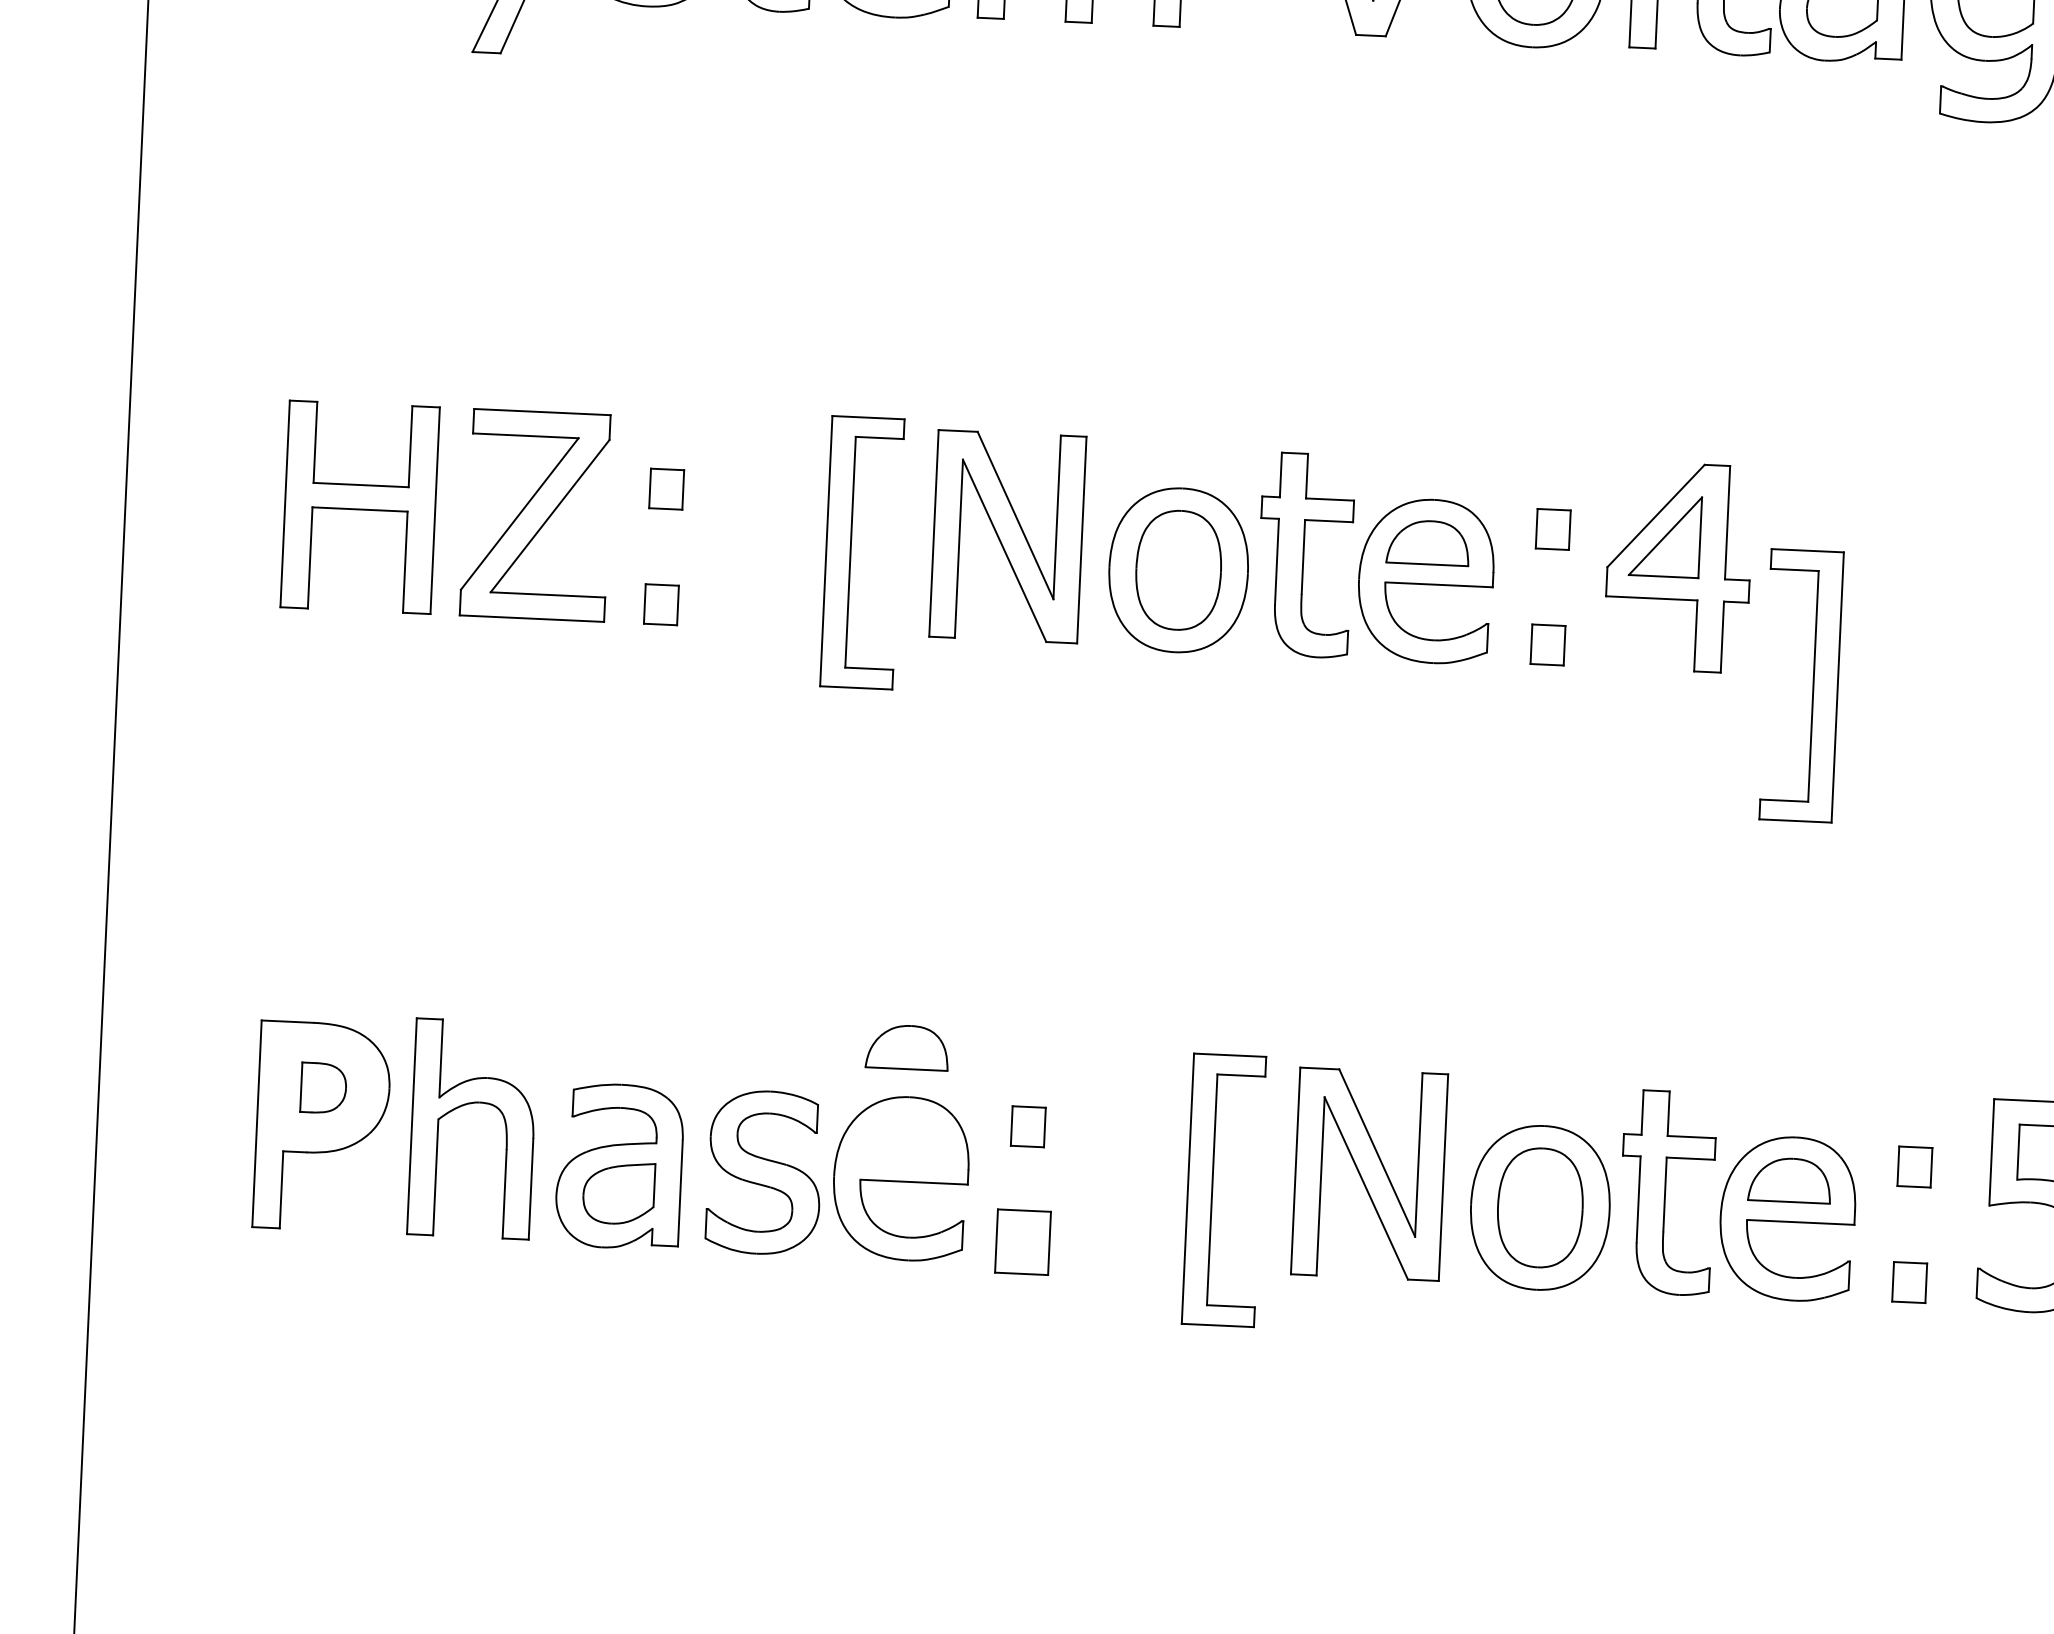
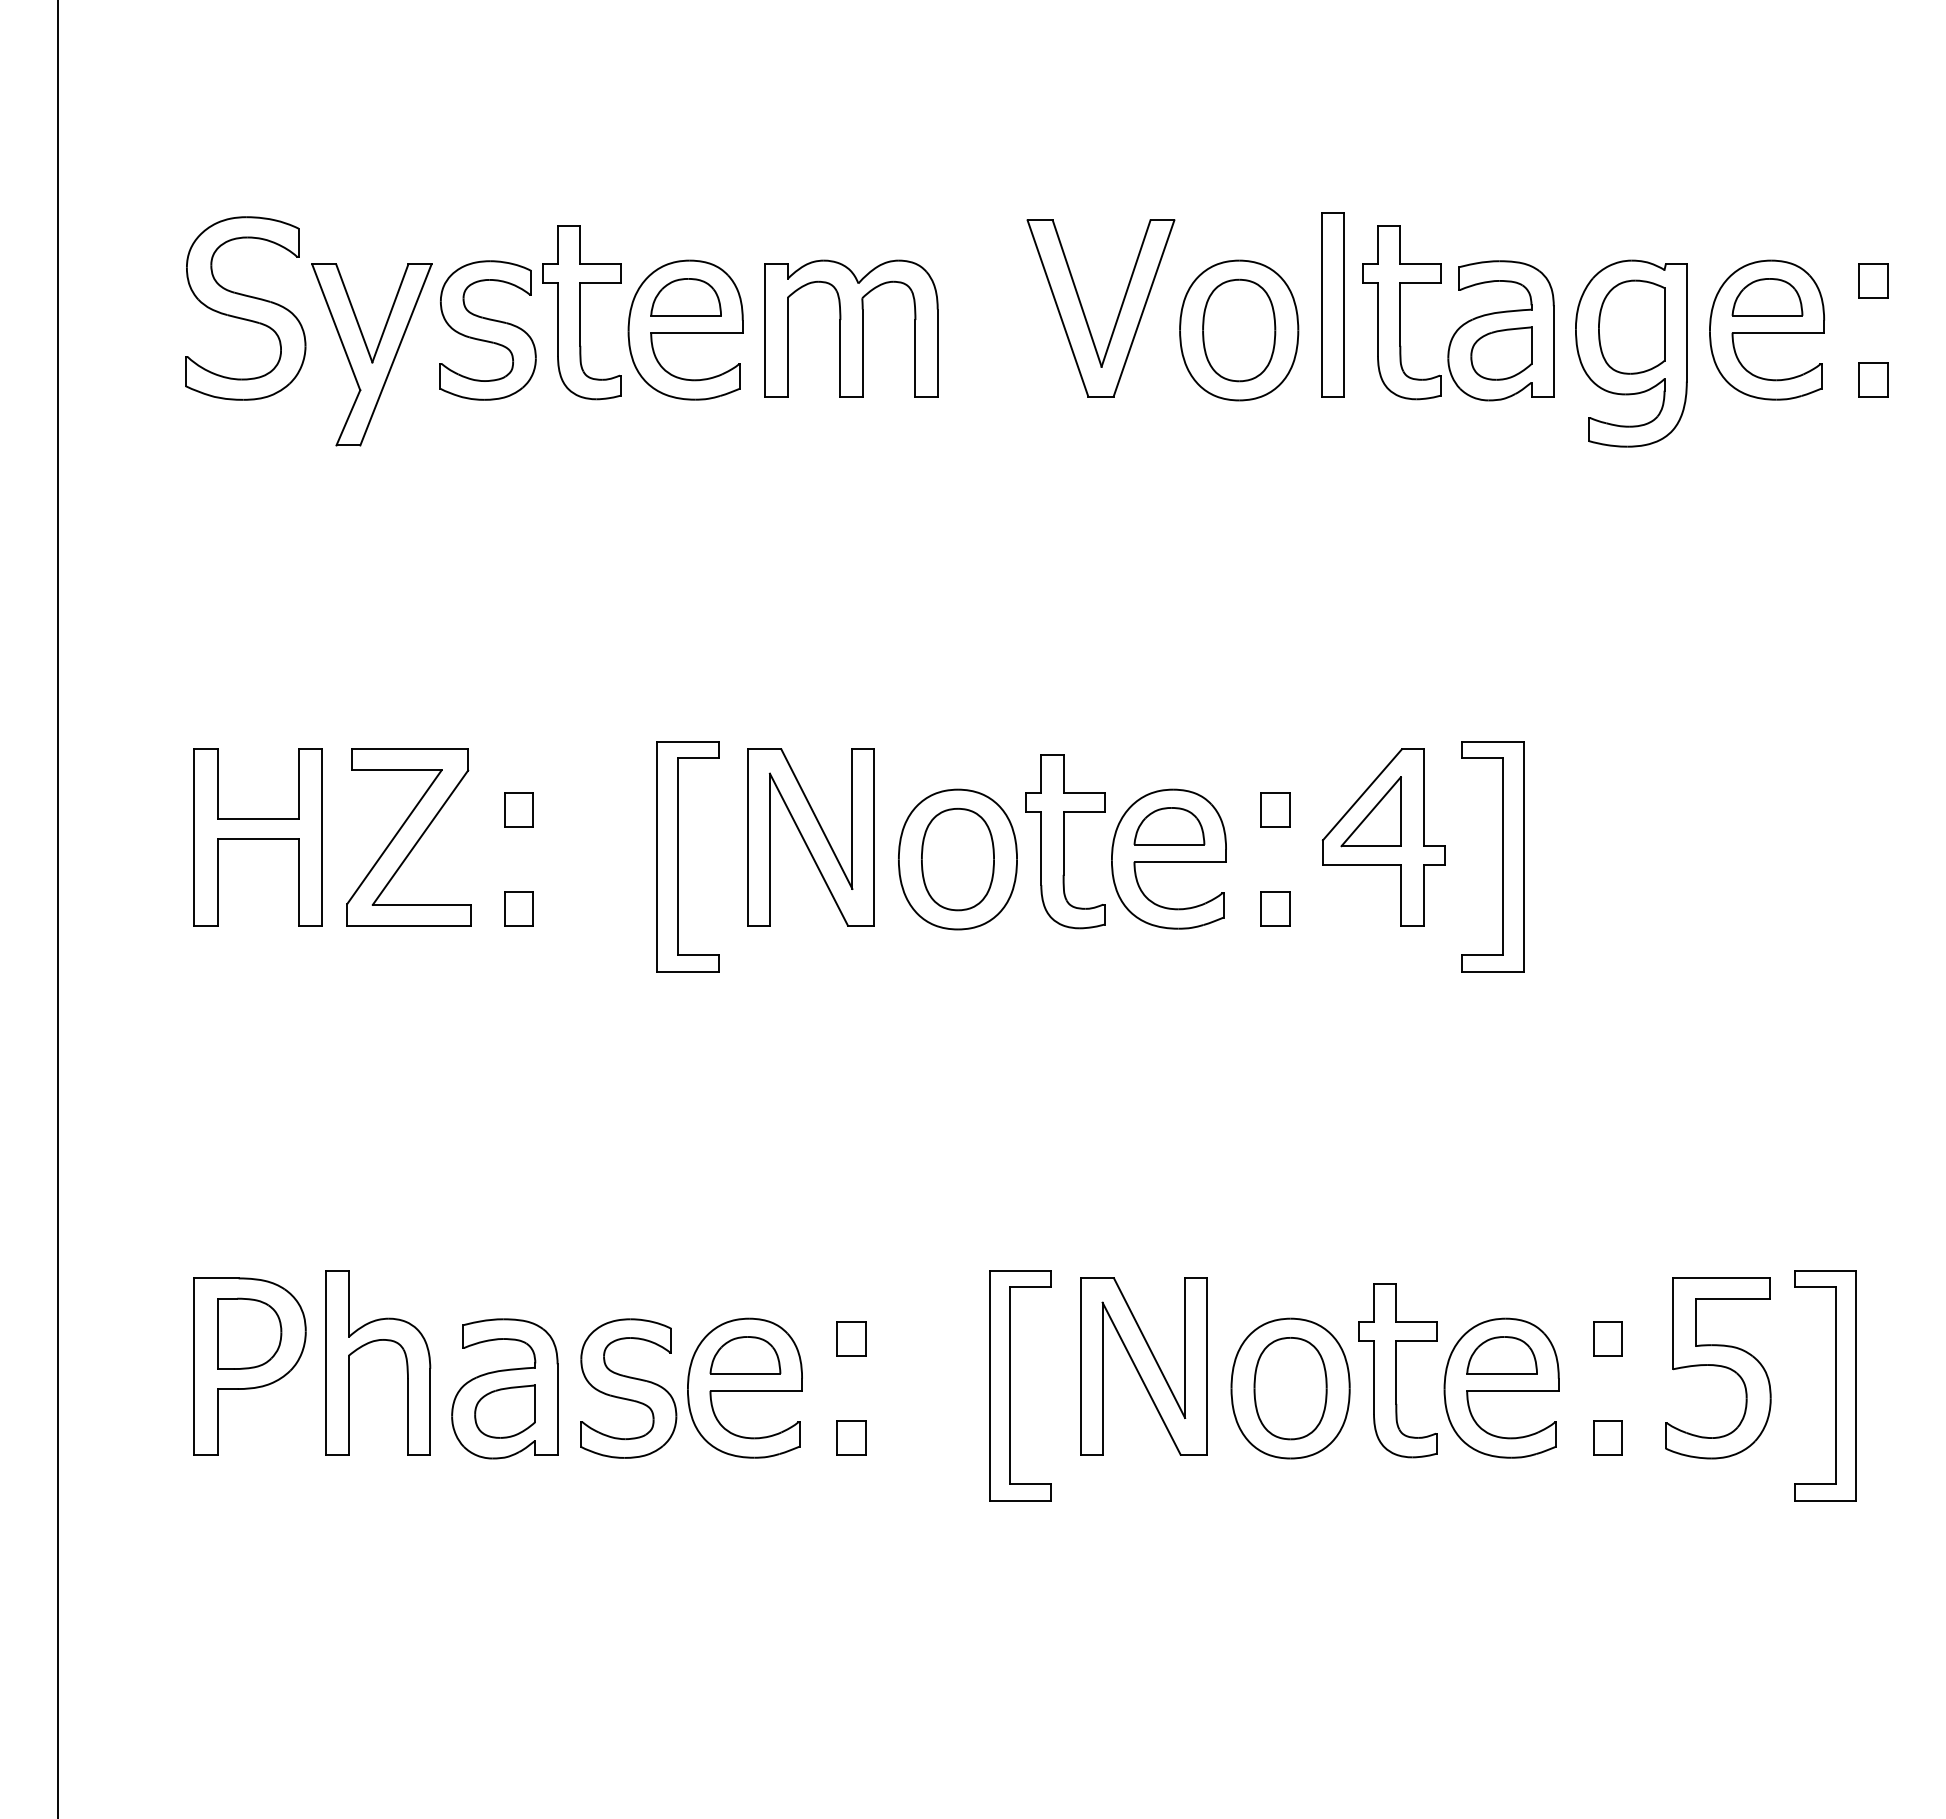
part: (1812, 685) -> (1502, 856), moved
part: (907, 1047) -> (745, 1355), moved
part: (323, 1087) -> (249, 1333), size x1.67
part: (1023, 1241) -> (851, 1437), size x0.62

